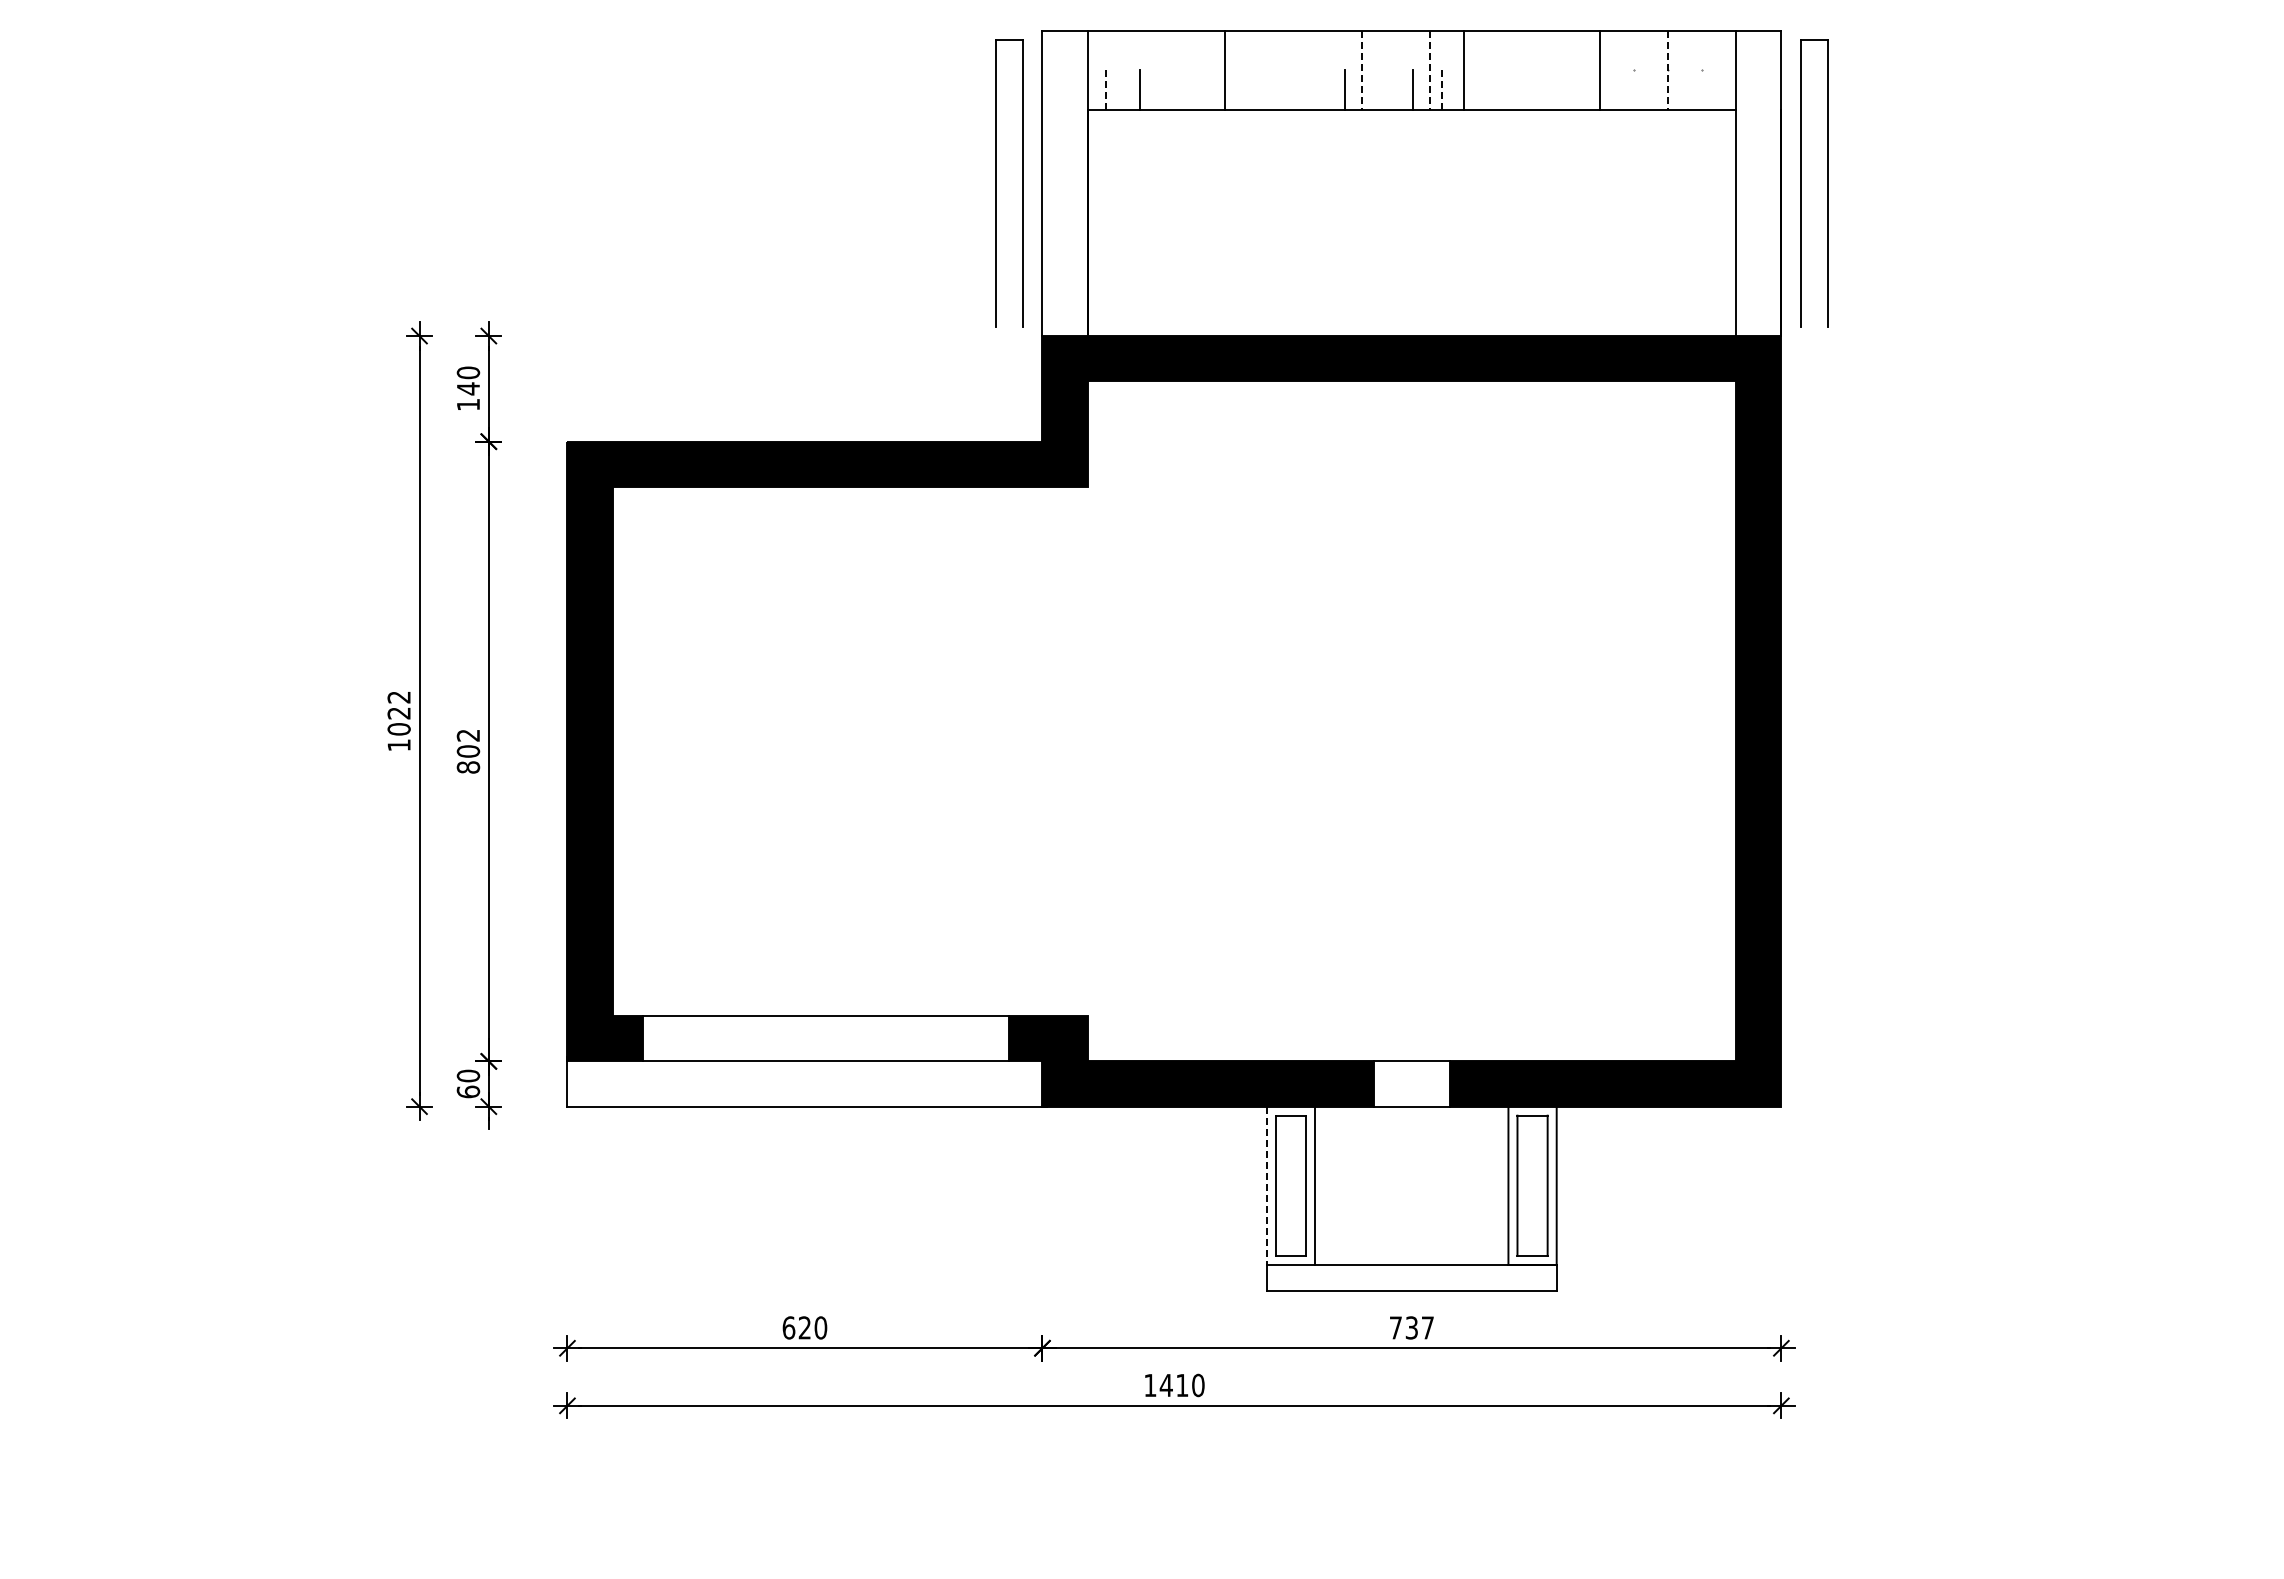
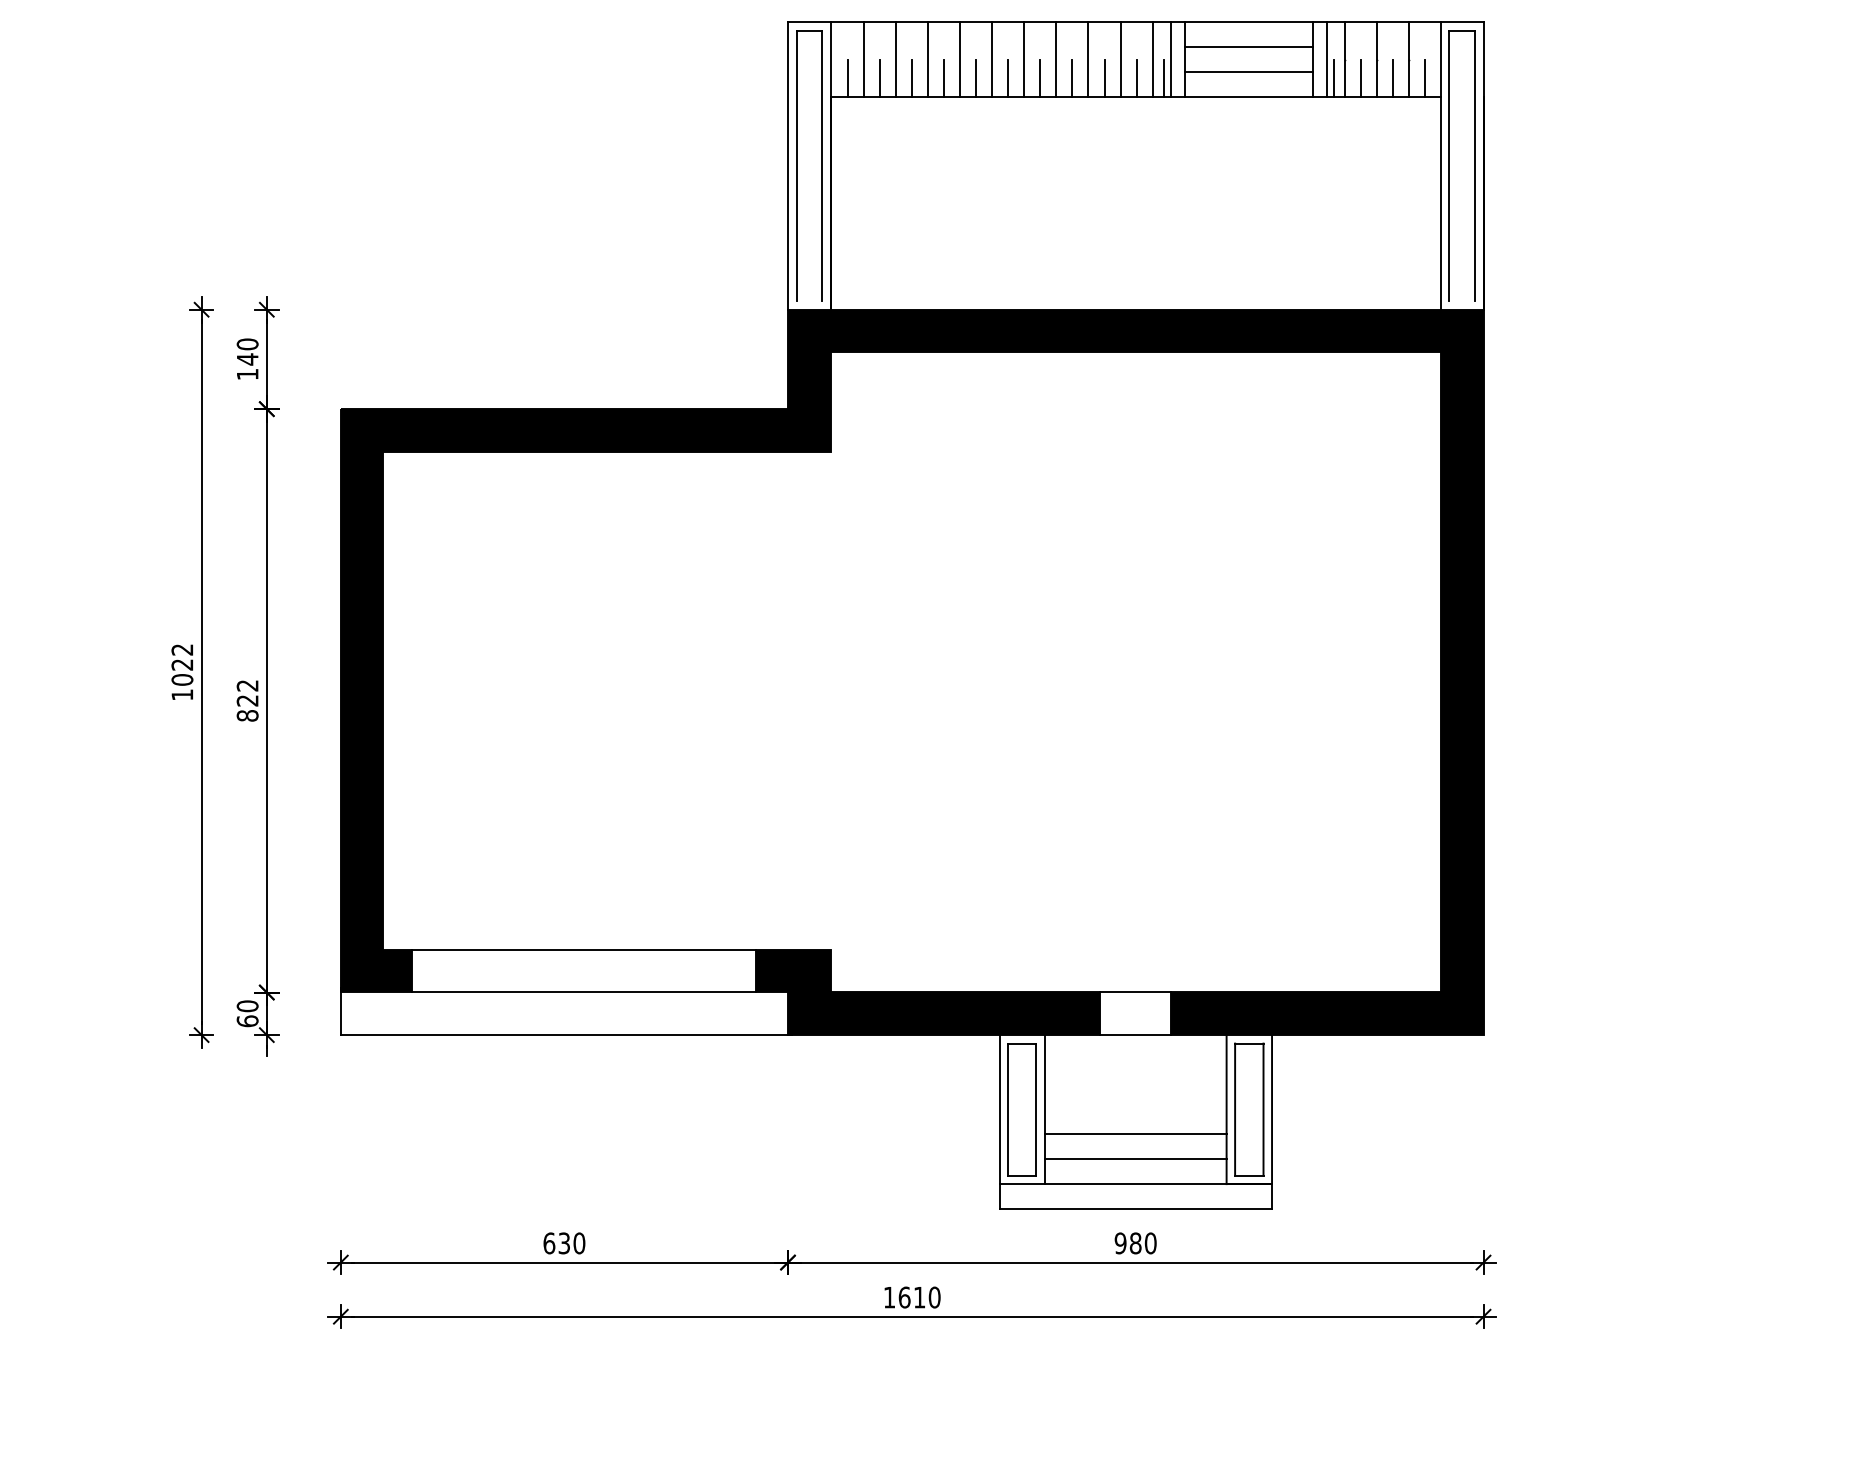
line: (1531, 57) -> (1248, 47), added
line: (1122, 69) -> (863, 58), added
line: (1157, 69) -> (896, 58), added
line: (1191, 69) -> (928, 58), added
line: (1259, 69) -> (992, 58), added
line: (1293, 69) -> (1024, 58), added
line: (1327, 69) -> (1056, 58), added
line: (1395, 69) -> (1120, 58), added
line: (1448, 69) -> (1170, 58), added
line: (1614, 69) -> (1326, 58), added
line: (1633, 69) -> (1344, 58), added
line: (1702, 69) -> (1409, 58), added
line: (1361, 70) -> (1088, 59), dashed -> solid
line: (1429, 70) -> (1152, 59), dashed -> solid
line: (1667, 70) -> (1376, 59), dashed -> solid
line: (1531, 83) -> (1248, 72), added
line: (1174, 89) -> (912, 77), added
line: (1208, 89) -> (944, 77), added
line: (1242, 89) -> (976, 77), added
line: (1276, 89) -> (1008, 77), added
line: (1310, 89) -> (1040, 77), added
line: (1378, 89) -> (1104, 77), added
line: (1622, 89) -> (1333, 77), added
line: (1650, 89) -> (1360, 77), added
line: (1684, 89) -> (1392, 77), added
line: (1719, 89) -> (1425, 77), added
line: (1105, 90) -> (847, 78), dashed -> solid
line: (1441, 90) -> (1163, 78), dashed -> solid
part: (996, 183) -> (797, 166), moved
part: (1801, 183) -> (1449, 166), moved
text: (468, 751) -> (247, 700), 802 -> 822
line: (1267, 1186) -> (999, 1110), dashed -> solid
line: (1411, 1212) -> (1135, 1134), added
line: (1411, 1238) -> (1135, 1159), added
text: (804, 1327) -> (563, 1242), 620 -> 630
text: (1411, 1327) -> (1135, 1242), 737 -> 980
text: (1165, 1385) -> (903, 1297), 1410 -> 1610

